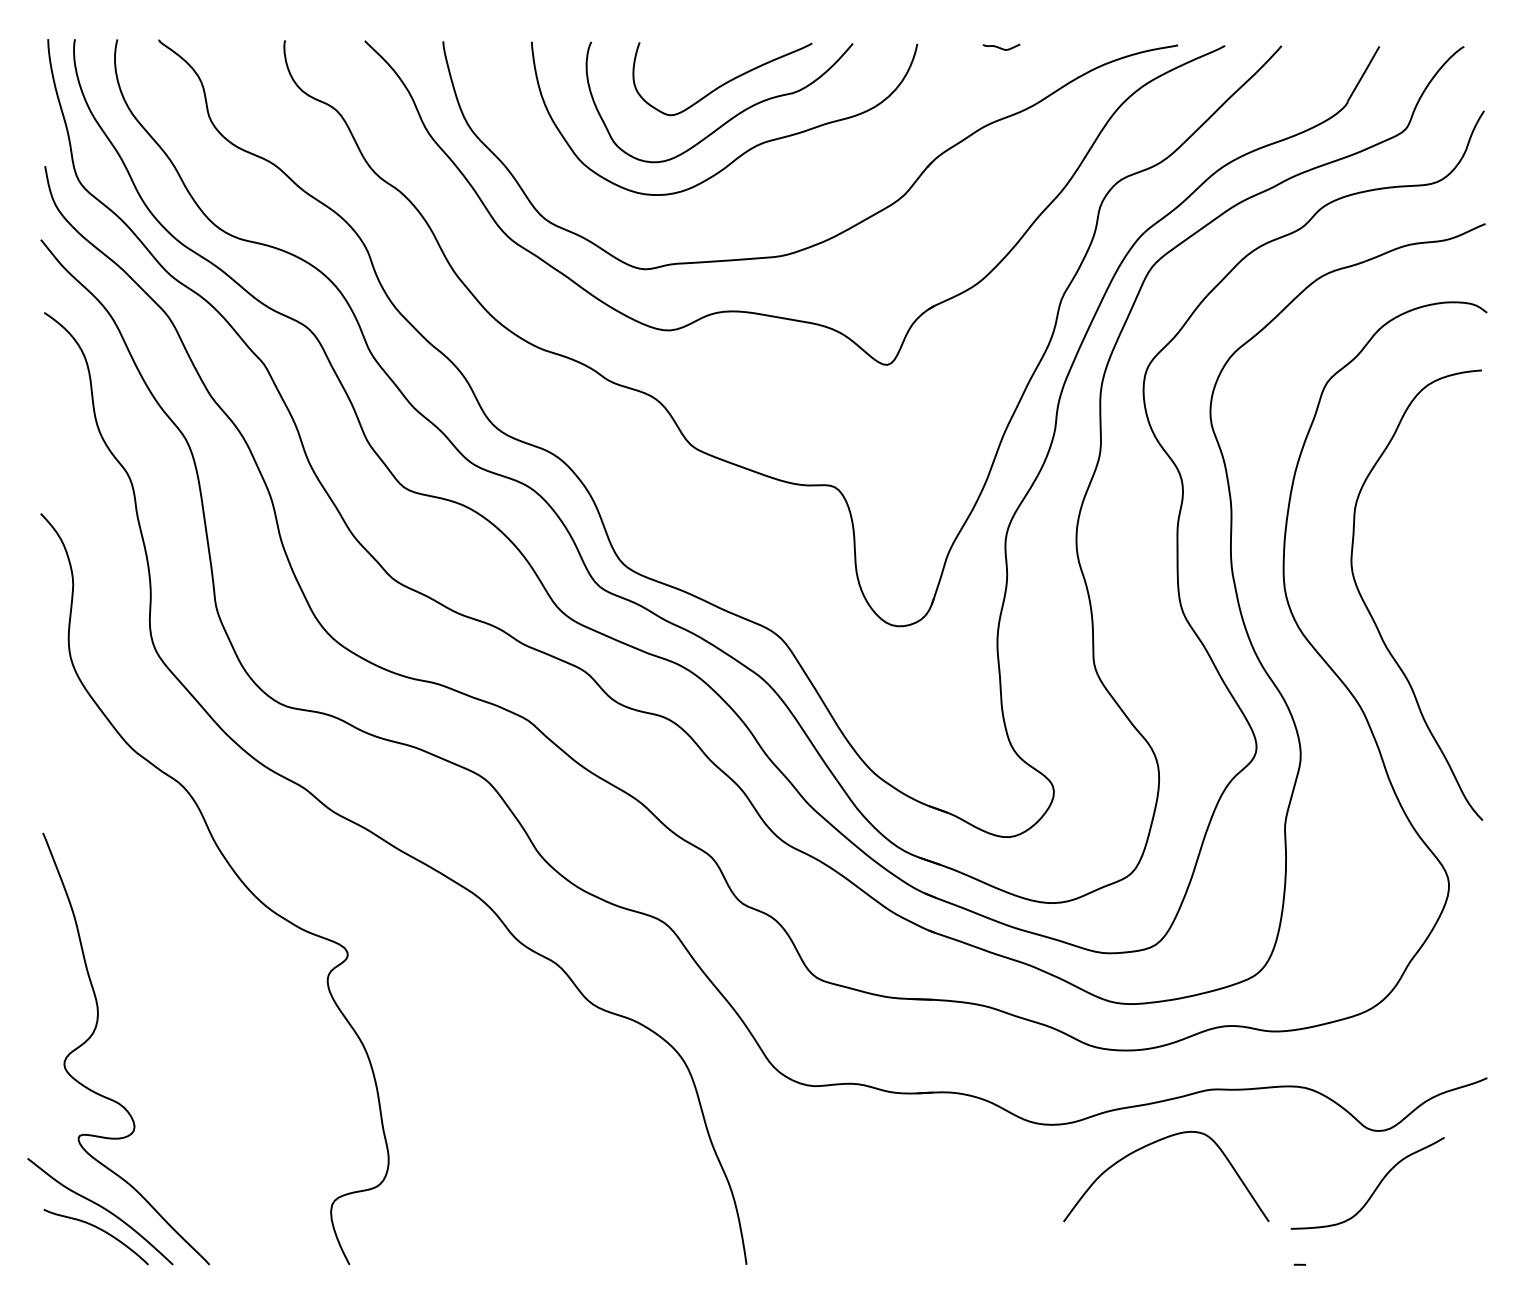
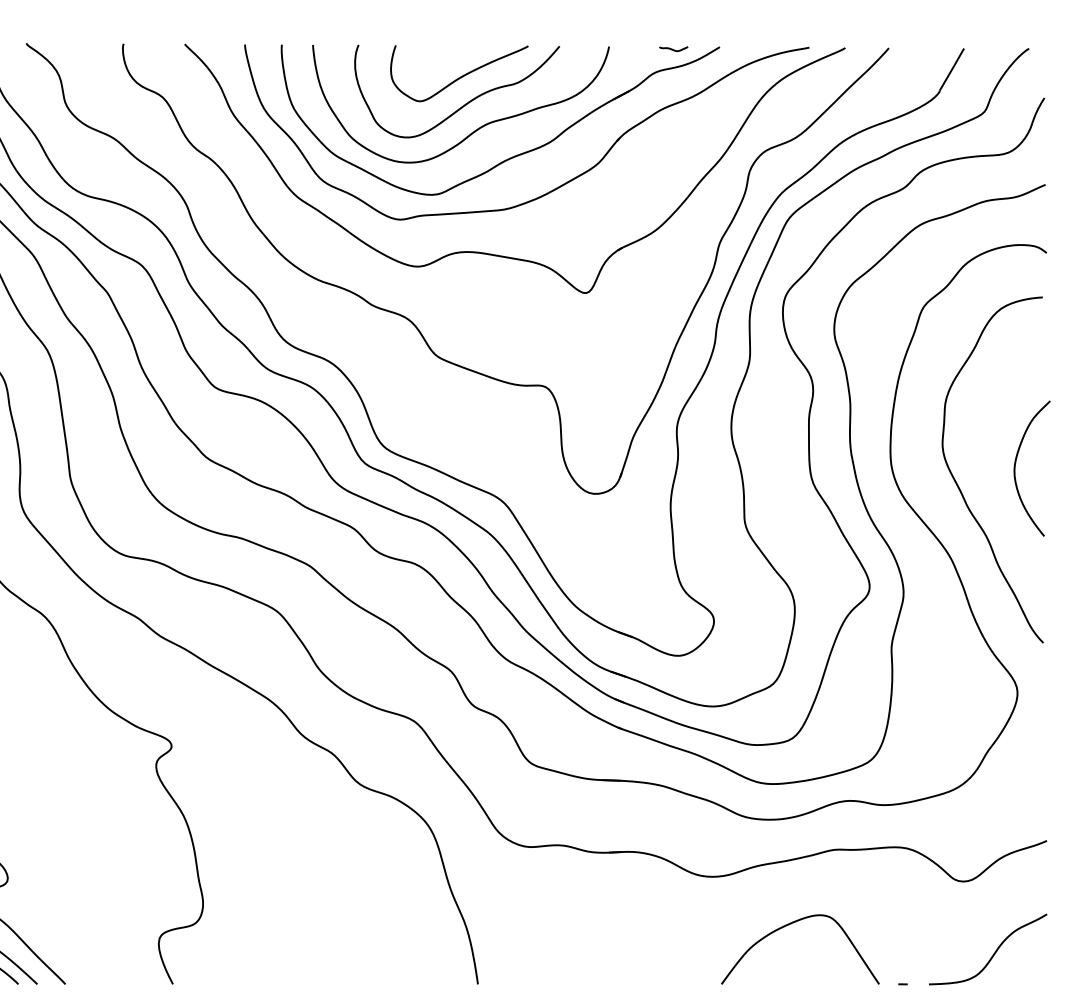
part: (795, 185) -> (515, 155), added
curve: (1446, 593) -> (1015, 468), added
curve: (1152, 1144) -> (789, 924), moved
curve: (1374, 1189) -> (993, 954), moved

